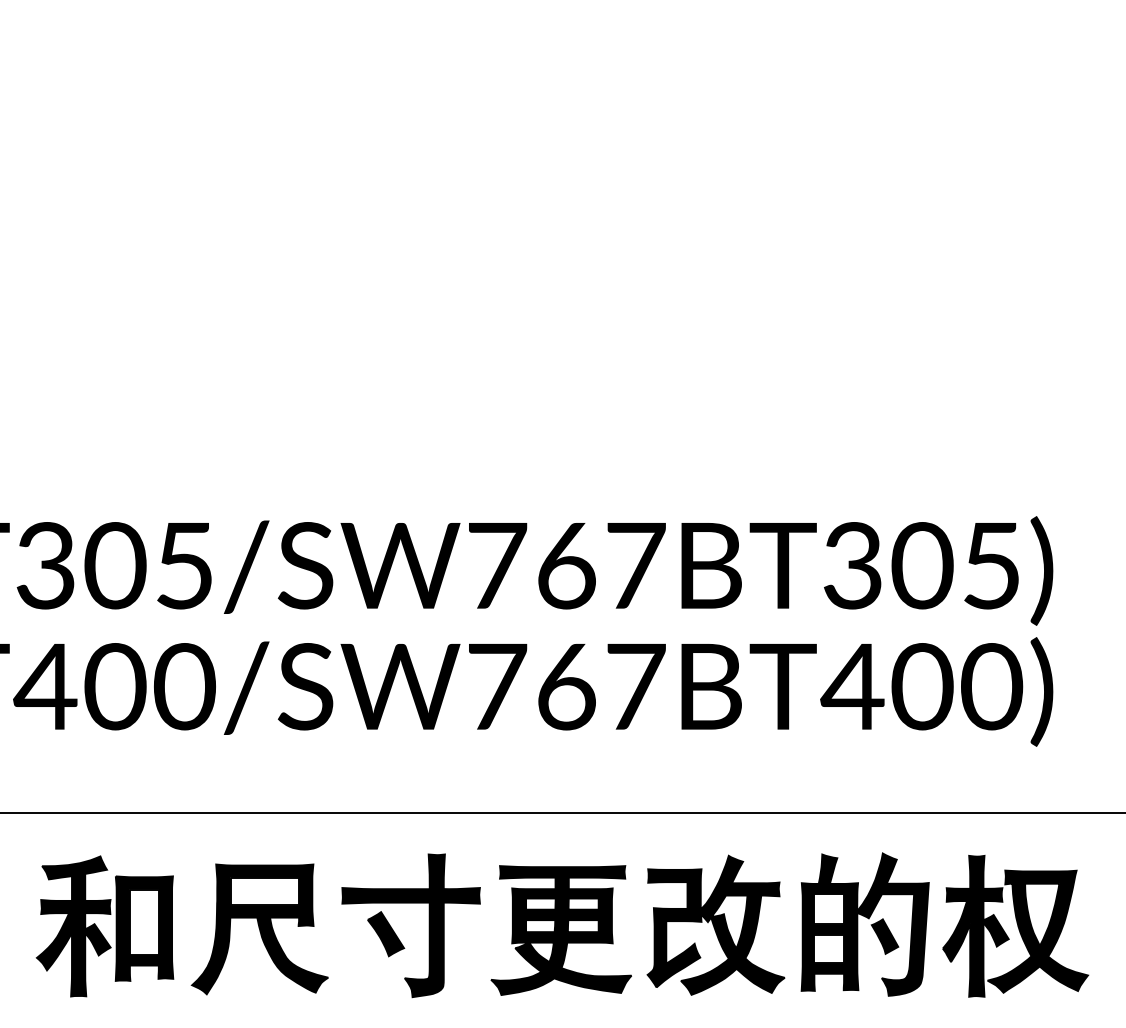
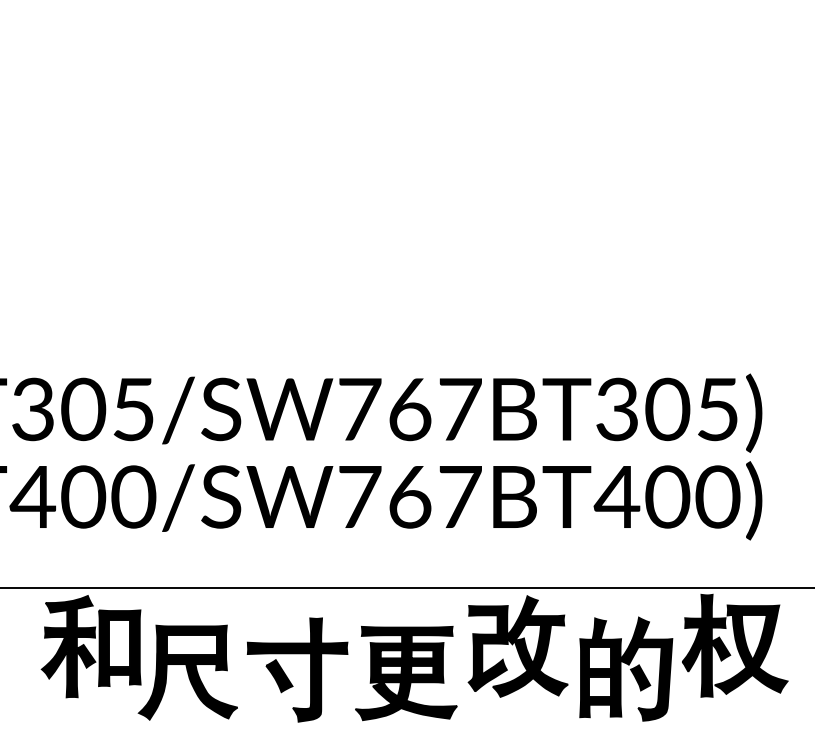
part: (715, 924) -> (517, 645), moved
part: (104, 926) -> (90, 646), moved
part: (1015, 926) -> (735, 645), moved

